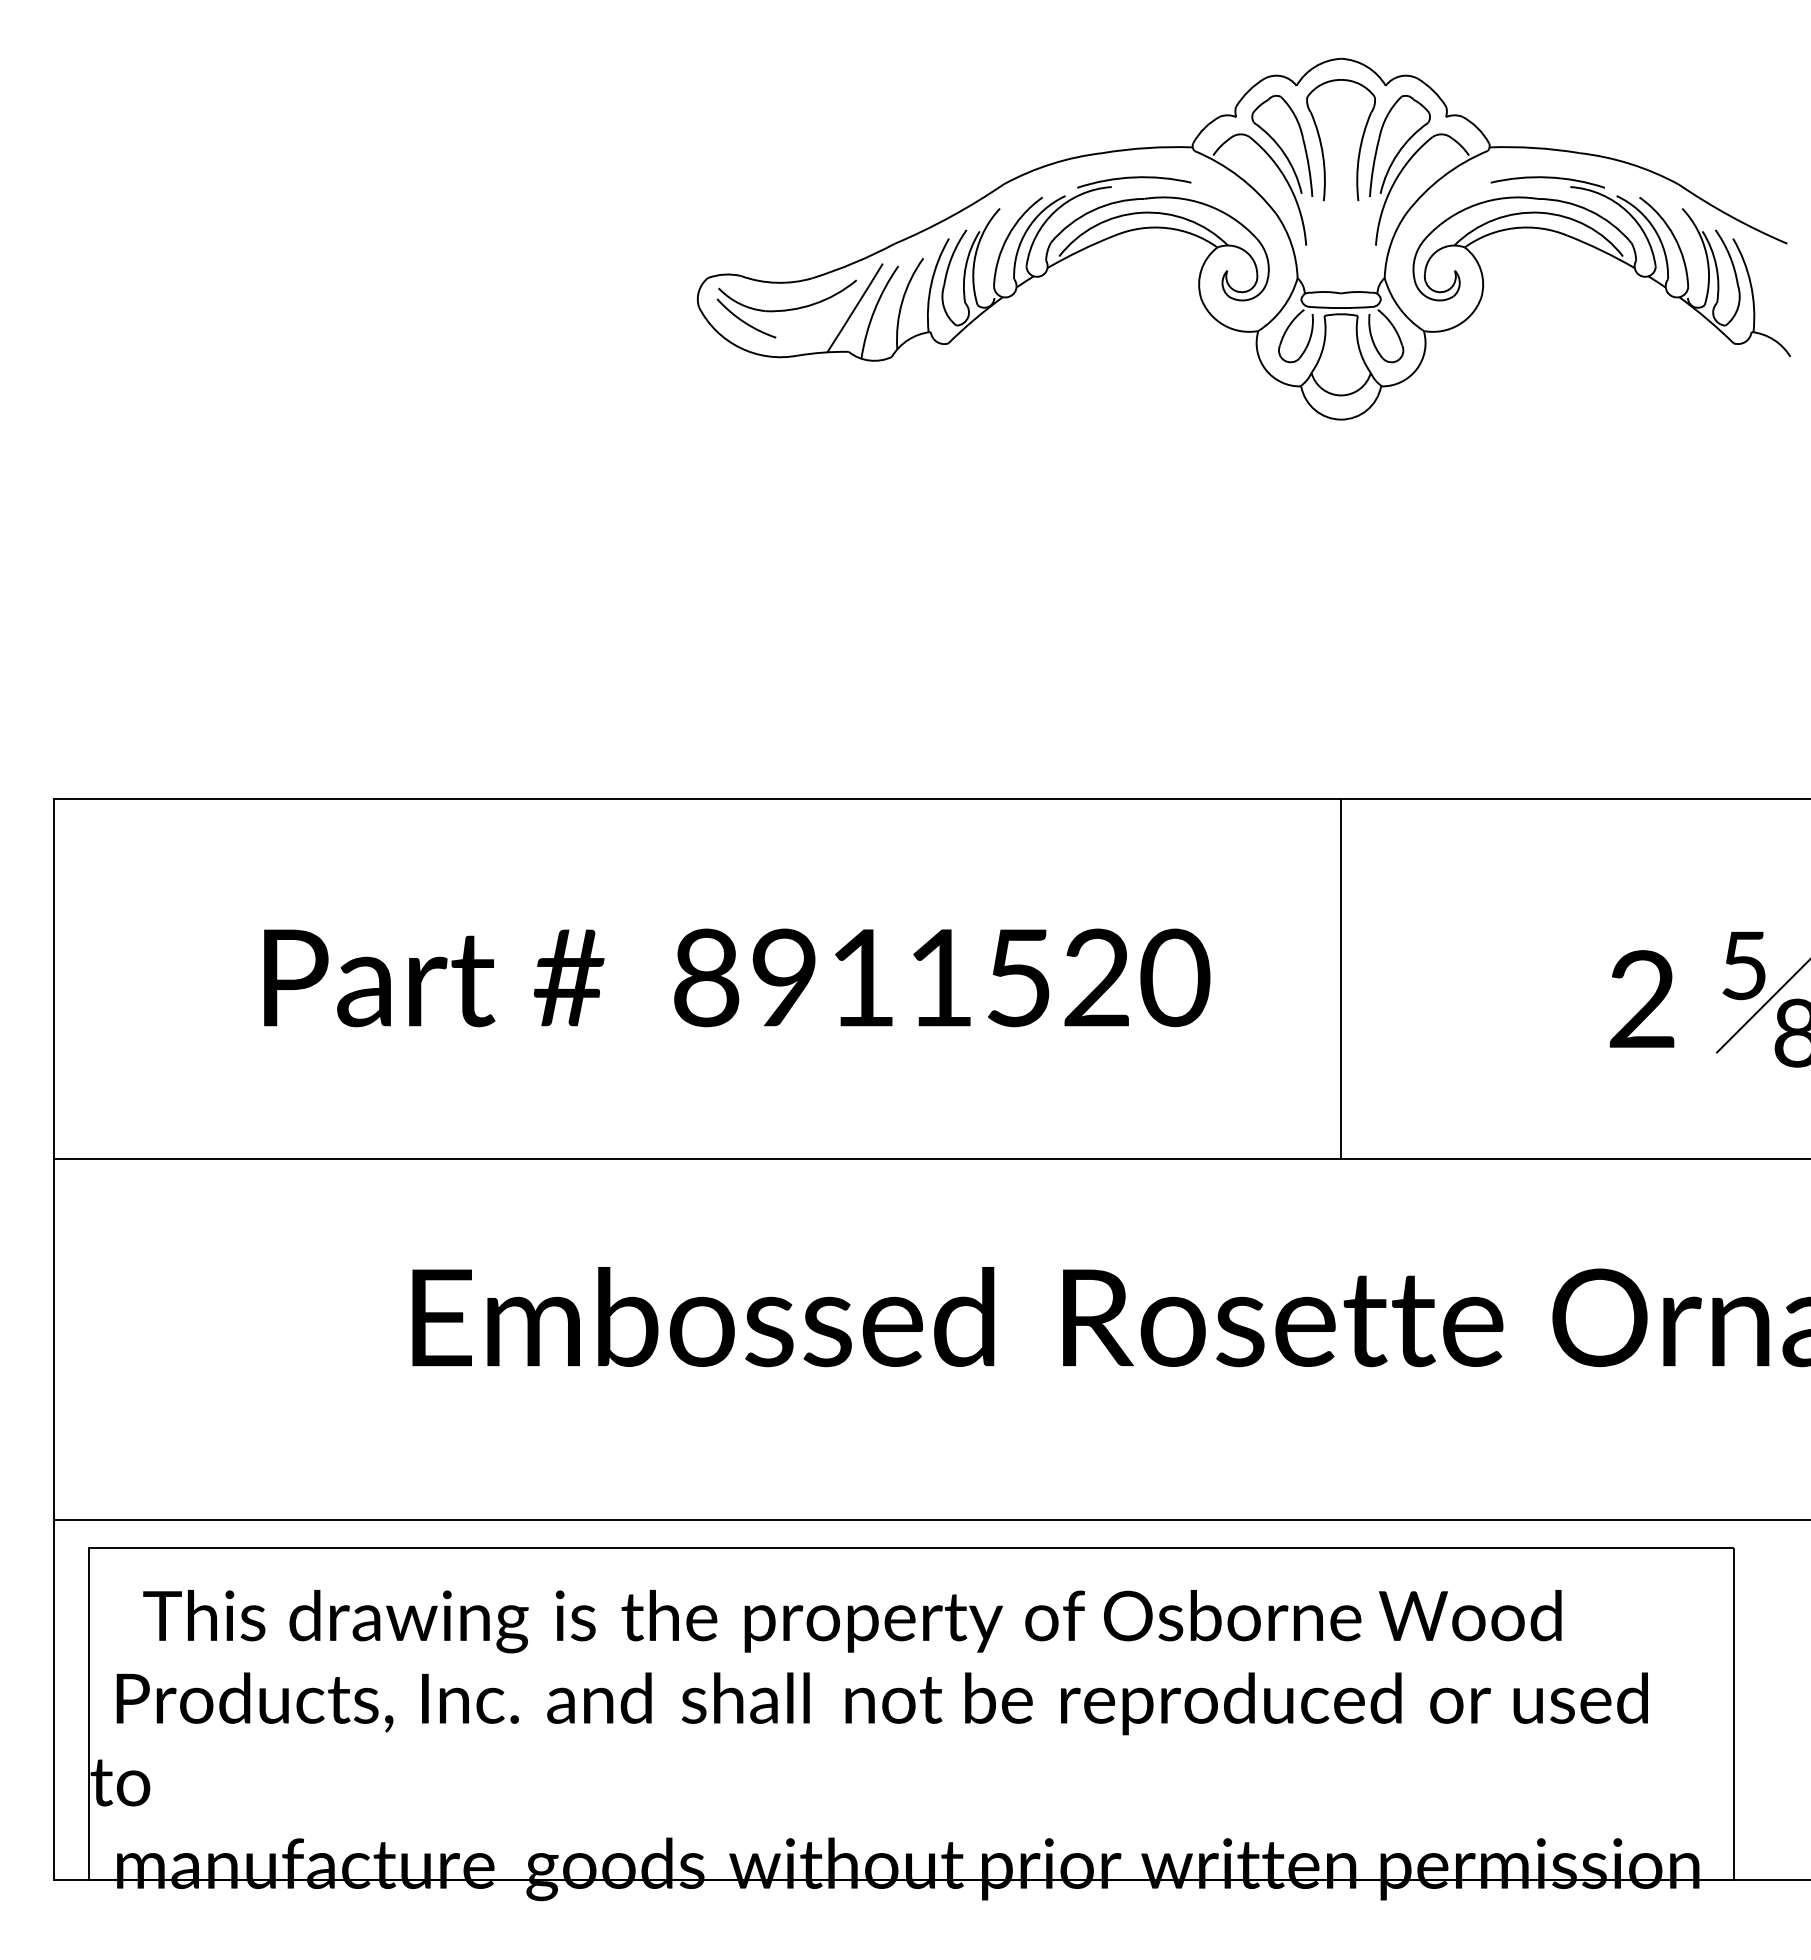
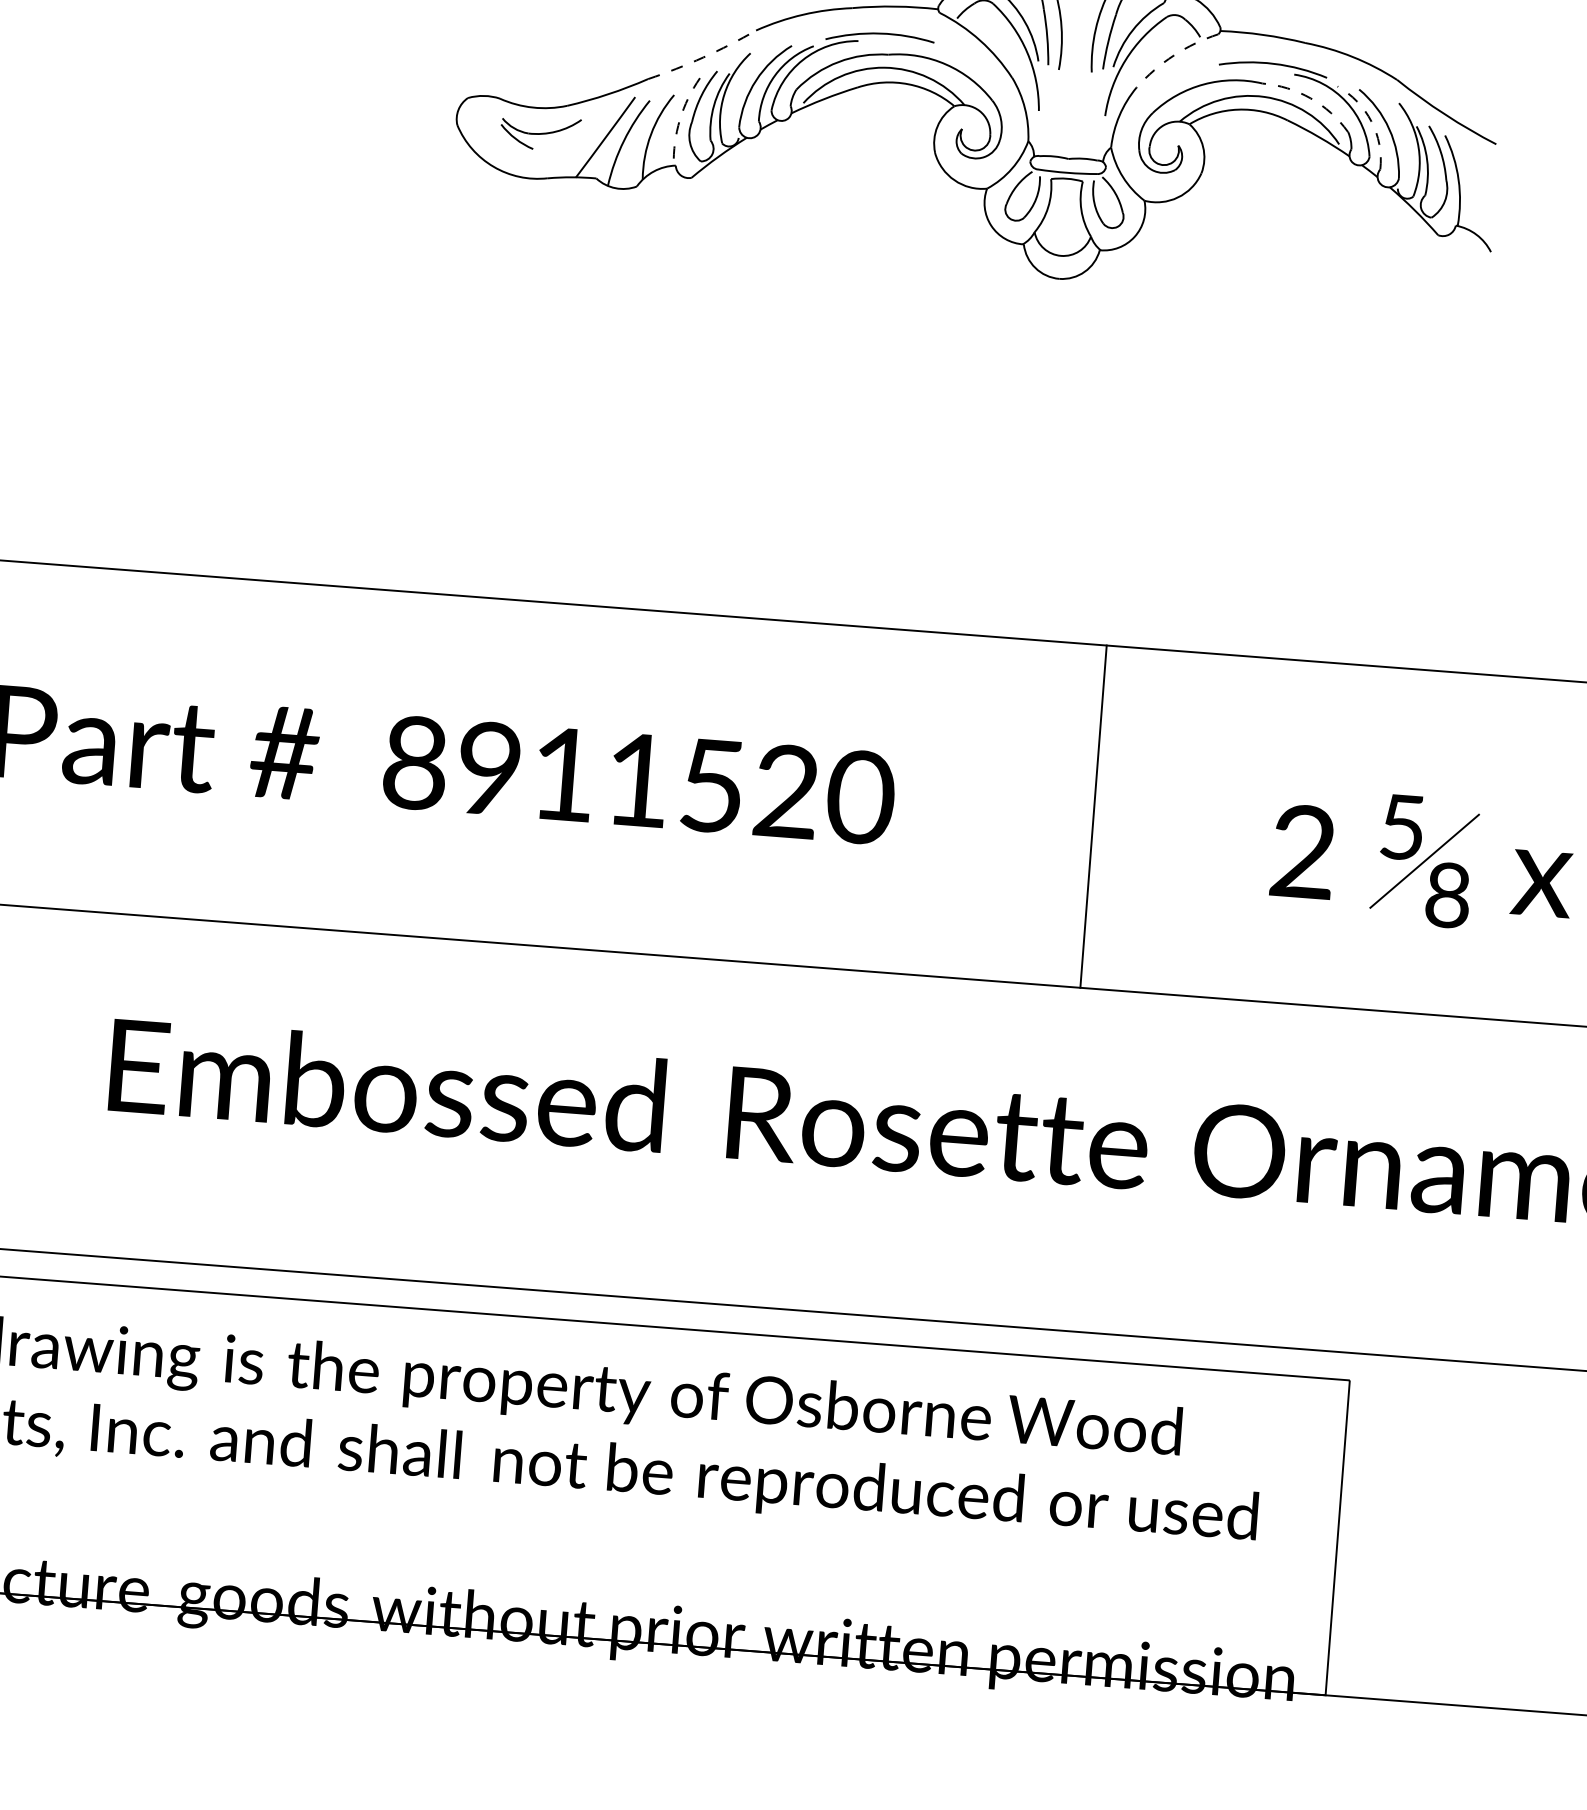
arc: (1443, 176) -> (1174, 55), solid -> dashed
arc: (1589, 210) -> (1310, 98), solid -> dashed
arc: (950, 216) -> (702, 57), solid -> dashed
arc: (1654, 229) -> (1371, 121), solid -> dashed
arc: (931, 283) -> (680, 119), solid -> dashed
part: (786, 308) -> (540, 132), size x0.6
line: (1341, 979) -> (1093, 816), moved

